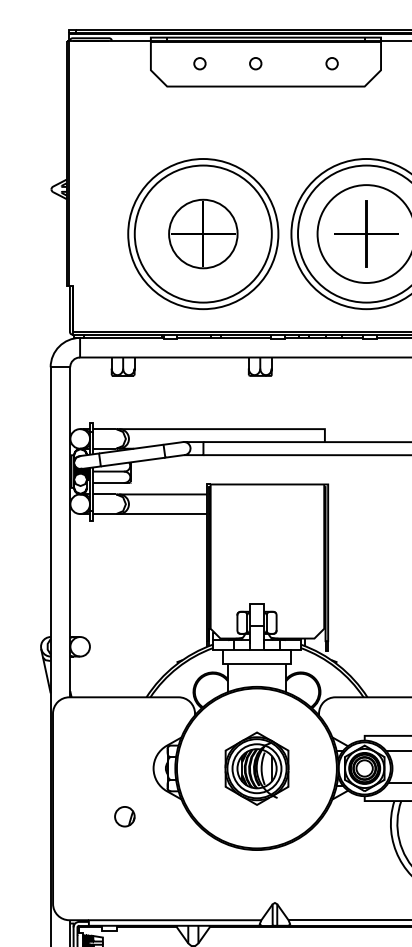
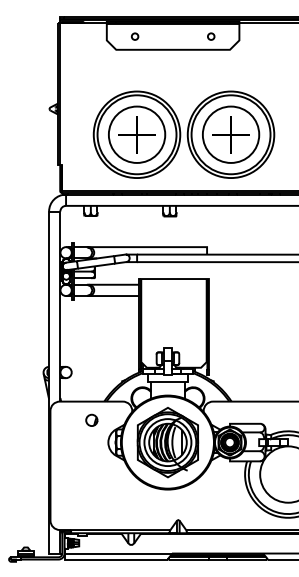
circle: (256, 63) -> (167, 36), removed
circle: (202, 233) -> (136, 134), size x1.43
part: (256, 768) -> (167, 442), size x1.67
part: (124, 815) -> (91, 419), moved

